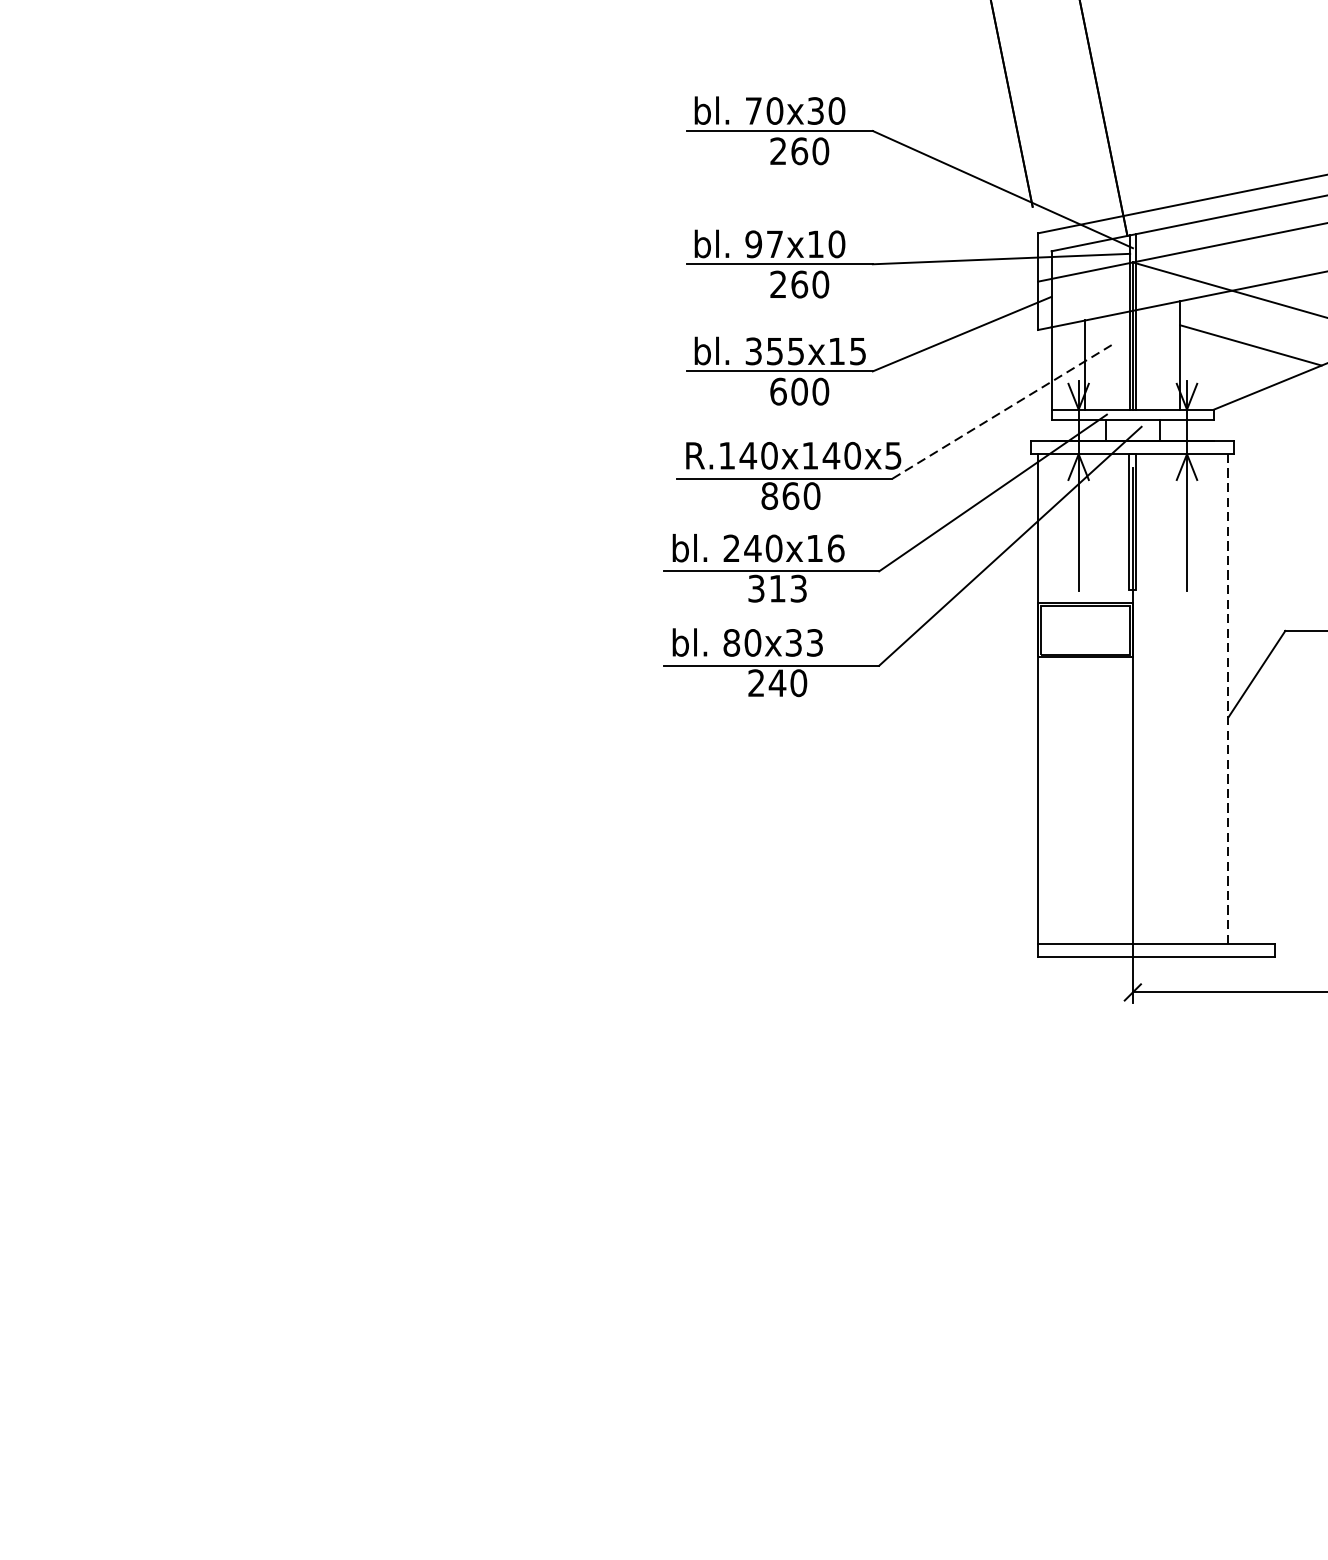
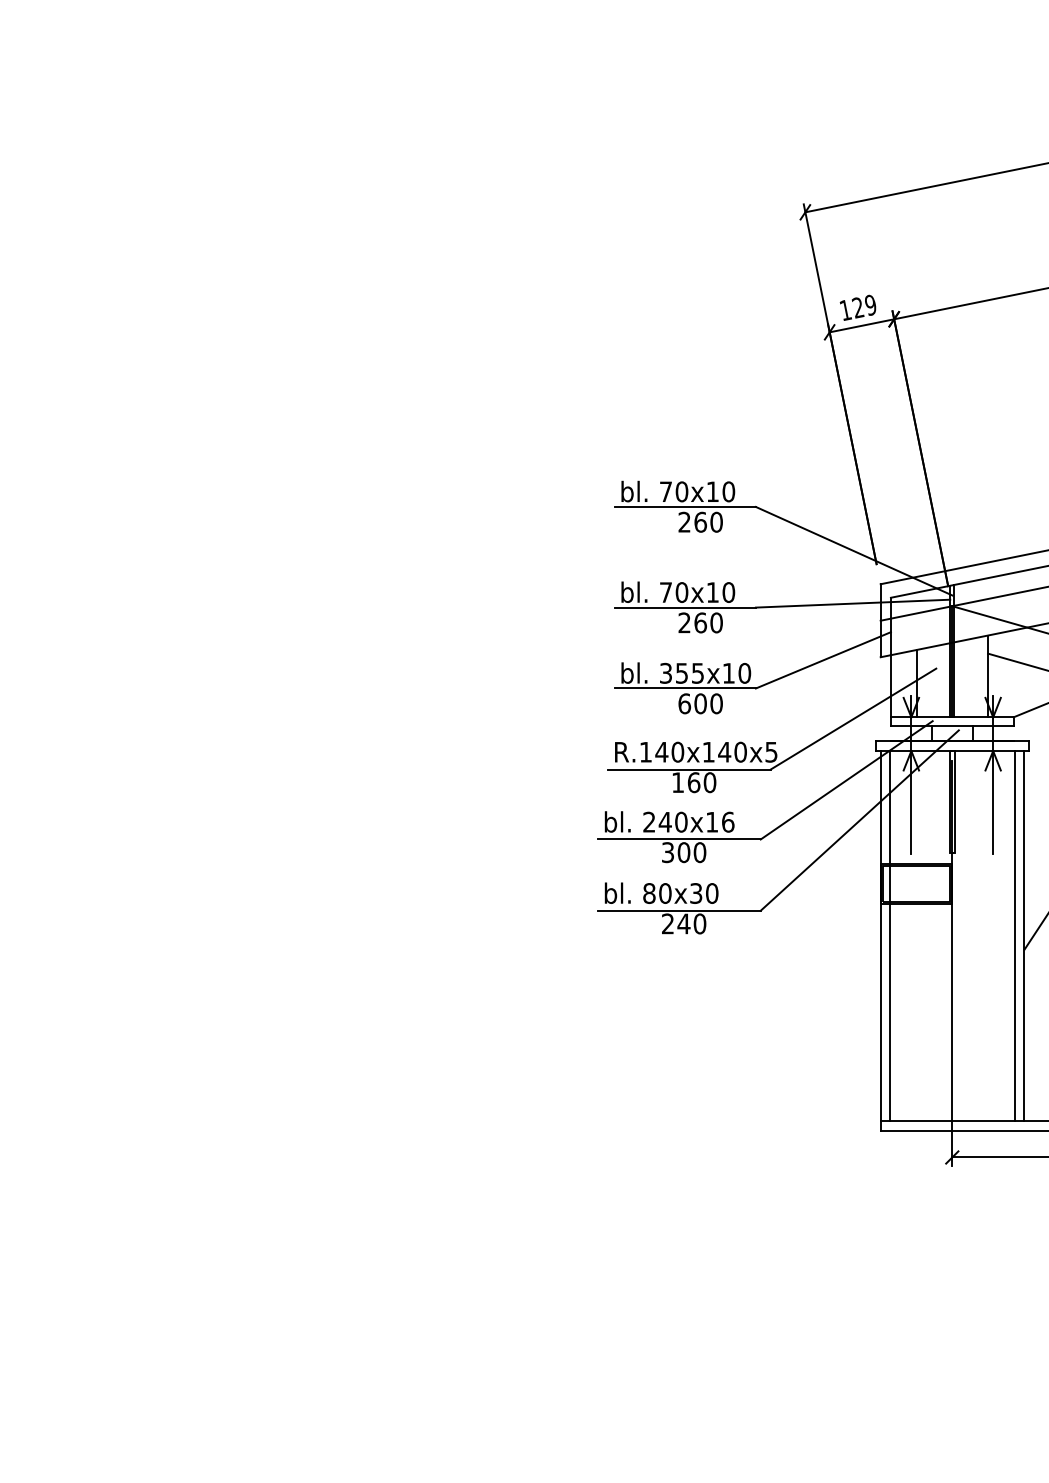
text: (815, 110) -> (712, 491), 70x30 -> 70x10
text: (763, 244) -> (673, 592), 97x10 -> 70x10
text: (857, 350) -> (744, 672), 355x15 -> 355x10
line: (1002, 412) -> (853, 719), dashed -> solid
text: (768, 495) -> (677, 782), 860 -> 160
text: (787, 588) -> (691, 852), 313 -> 300
text: (815, 642) -> (712, 893), 80x33 -> 80x30
line: (1049, 698) -> (889, 935), added
line: (1215, 698) -> (1014, 935), added
line: (1227, 698) -> (1023, 935), dashed -> solid

